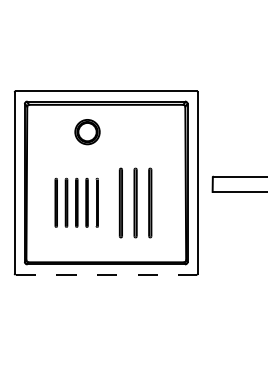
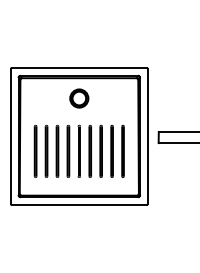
part: (87, 132) -> (79, 98), moved
part: (75, 201) -> (56, 150), size x1.43
line: (164, 203) -> (122, 151), added
line: (106, 274) -> (79, 204), dashed -> solid

